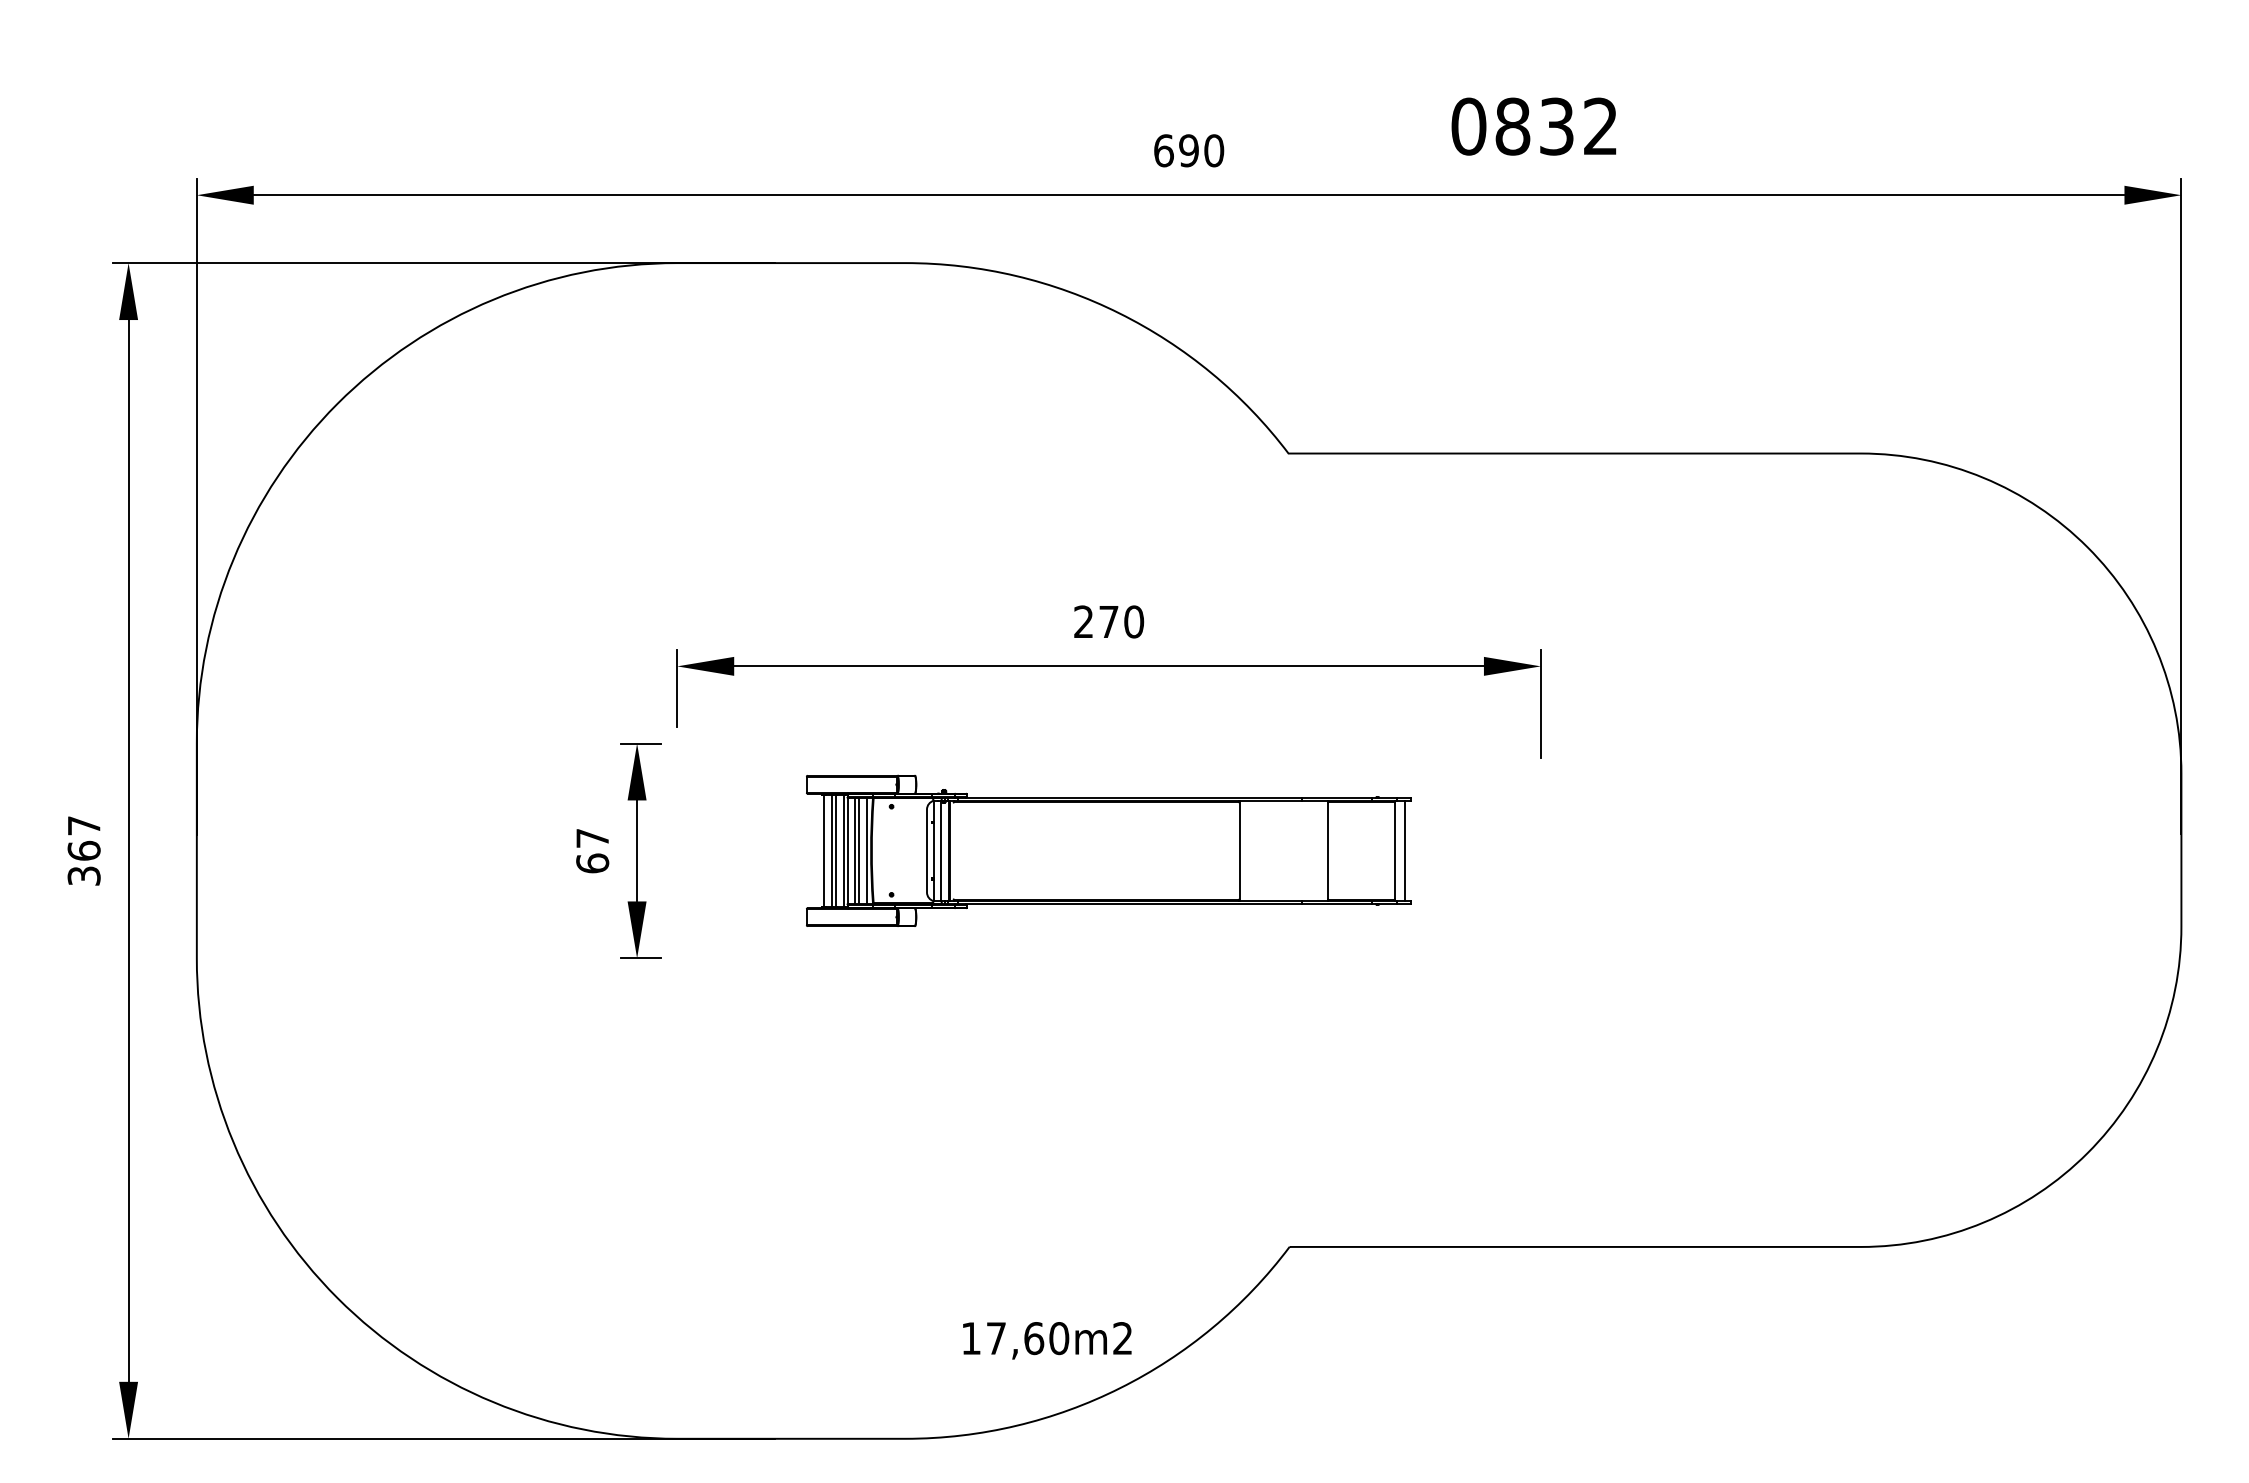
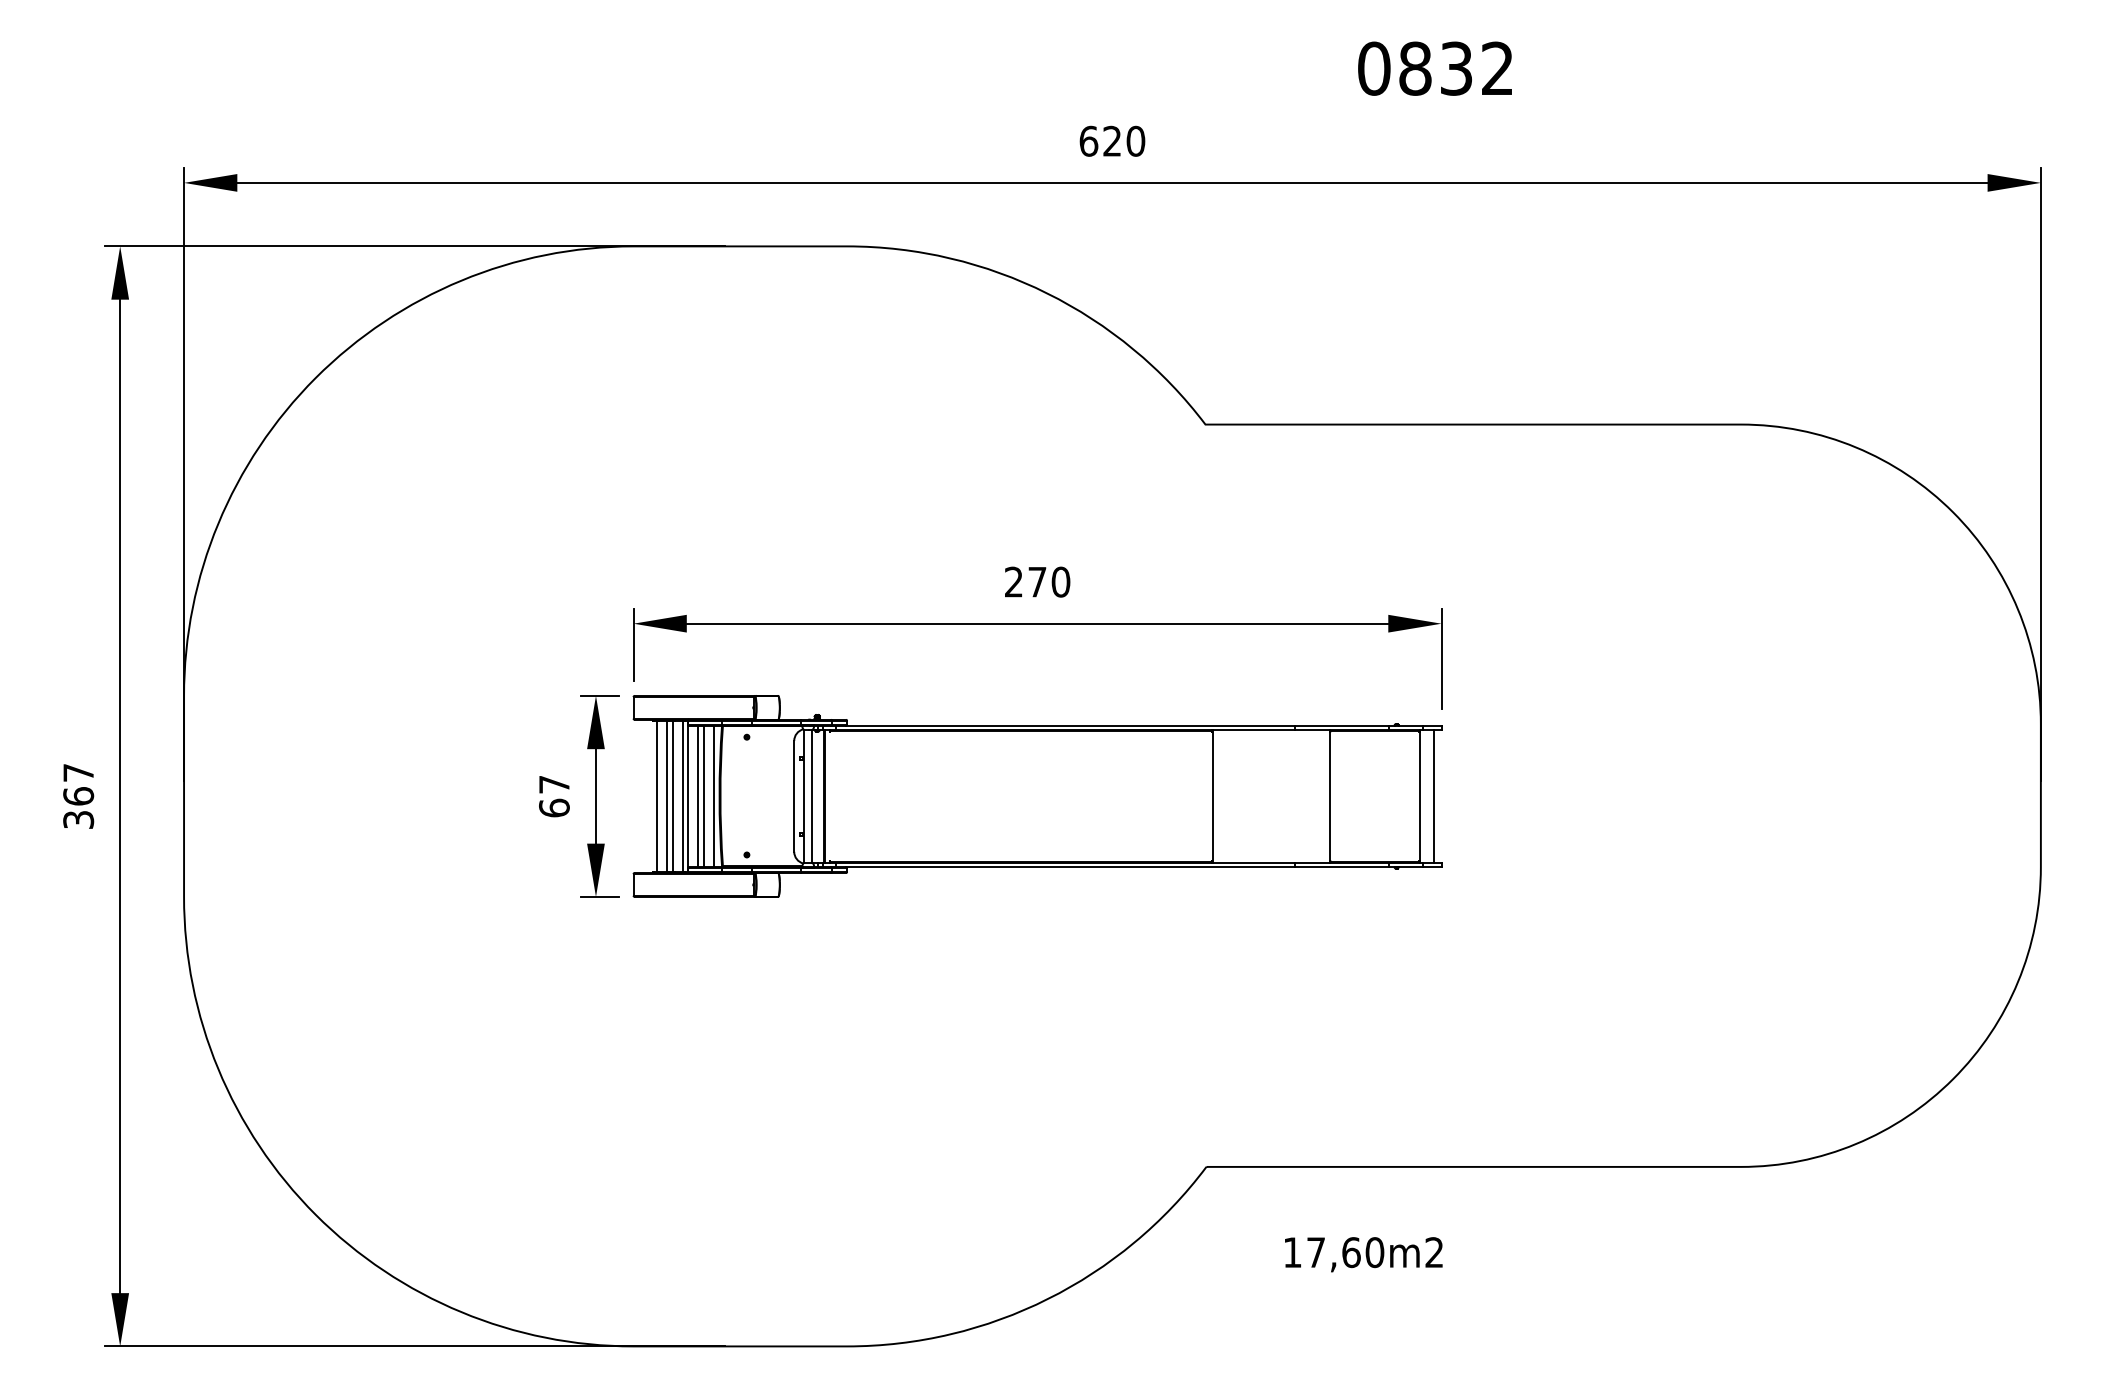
text: (1533, 126) -> (1434, 68), moved
text: (1189, 150) -> (1112, 141), 690 -> 620
part: (1109, 851) -> (1037, 796), size x1.43
text: (1047, 1340) -> (1363, 1254), moved

